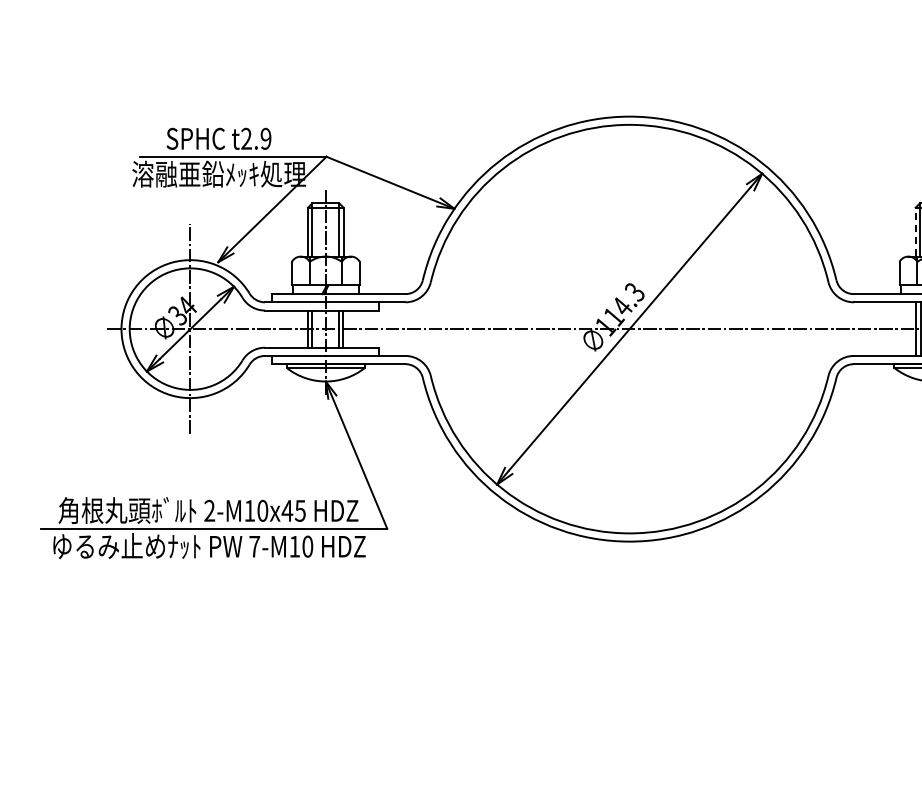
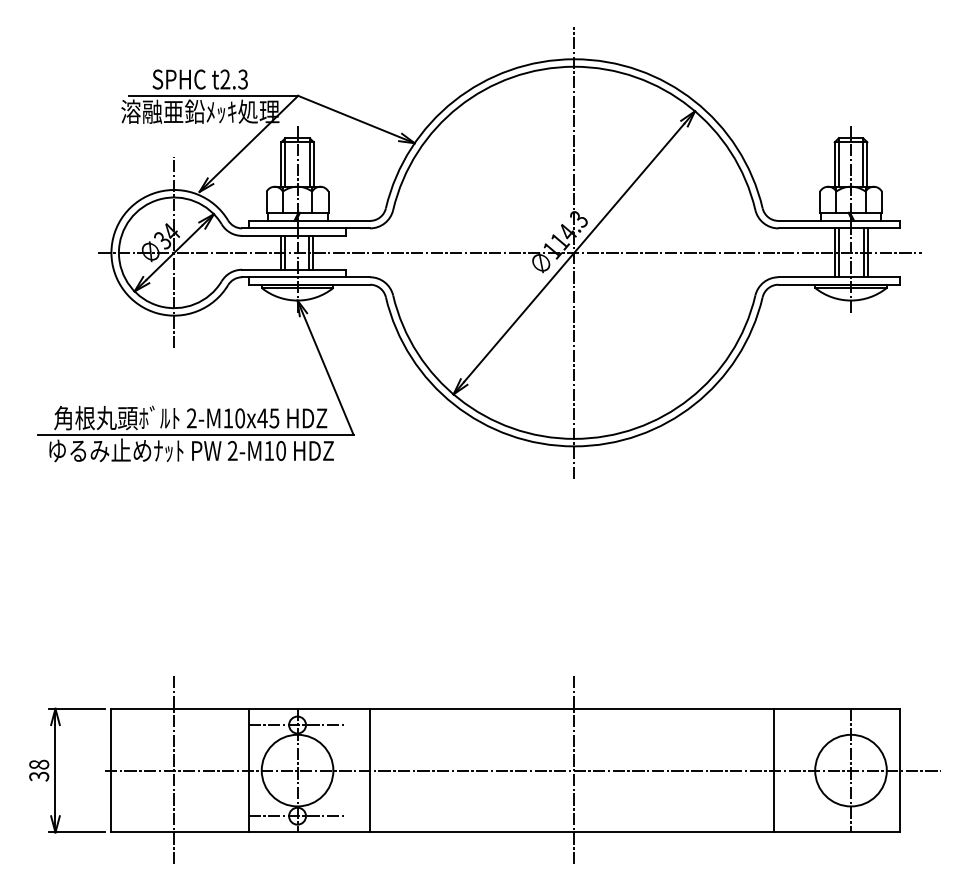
text: (265, 138) -> (242, 79), t2.9 -> t2.3
line: (915, 232) -> (834, 164), dashed -> solid
line: (629, 328) -> (574, 252), added
text: (254, 546) -> (232, 450), 7-M10 -> 2-M10

